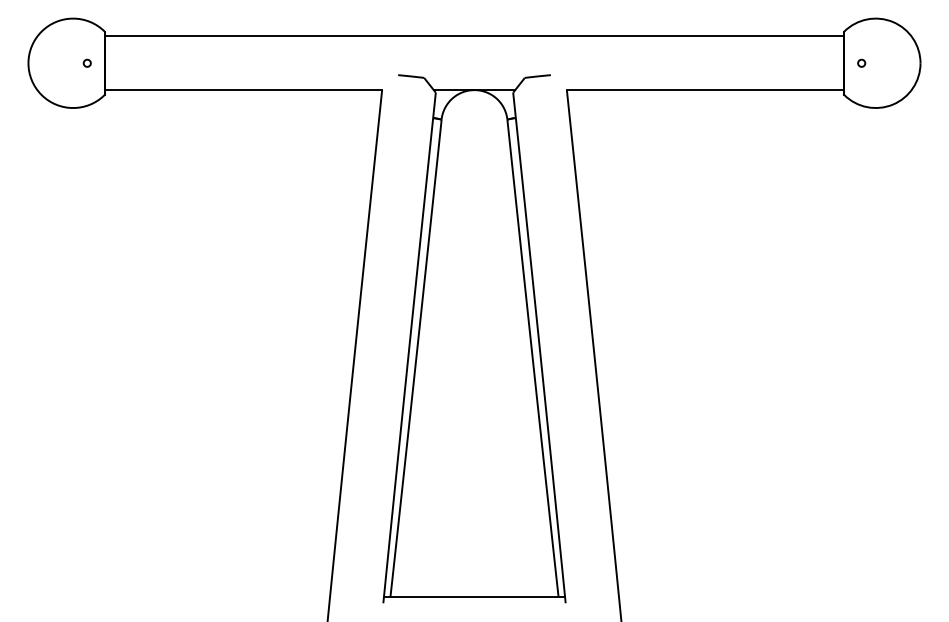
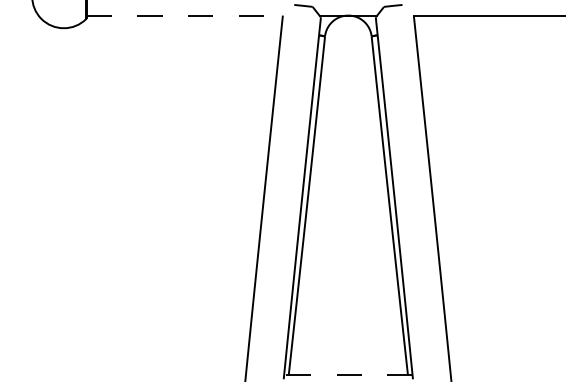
line: (244, 90) -> (185, 15), solid -> dashed
line: (474, 597) -> (348, 375), solid -> dashed

